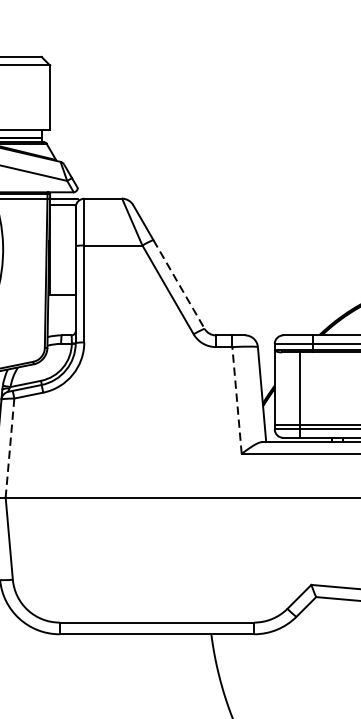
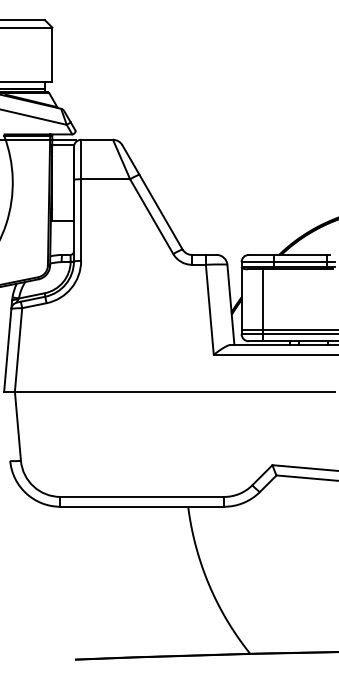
line: (179, 284) -> (161, 212), dashed -> solid
line: (236, 400) -> (209, 309), dashed -> solid
line: (9, 447) -> (18, 349), dashed -> solid

